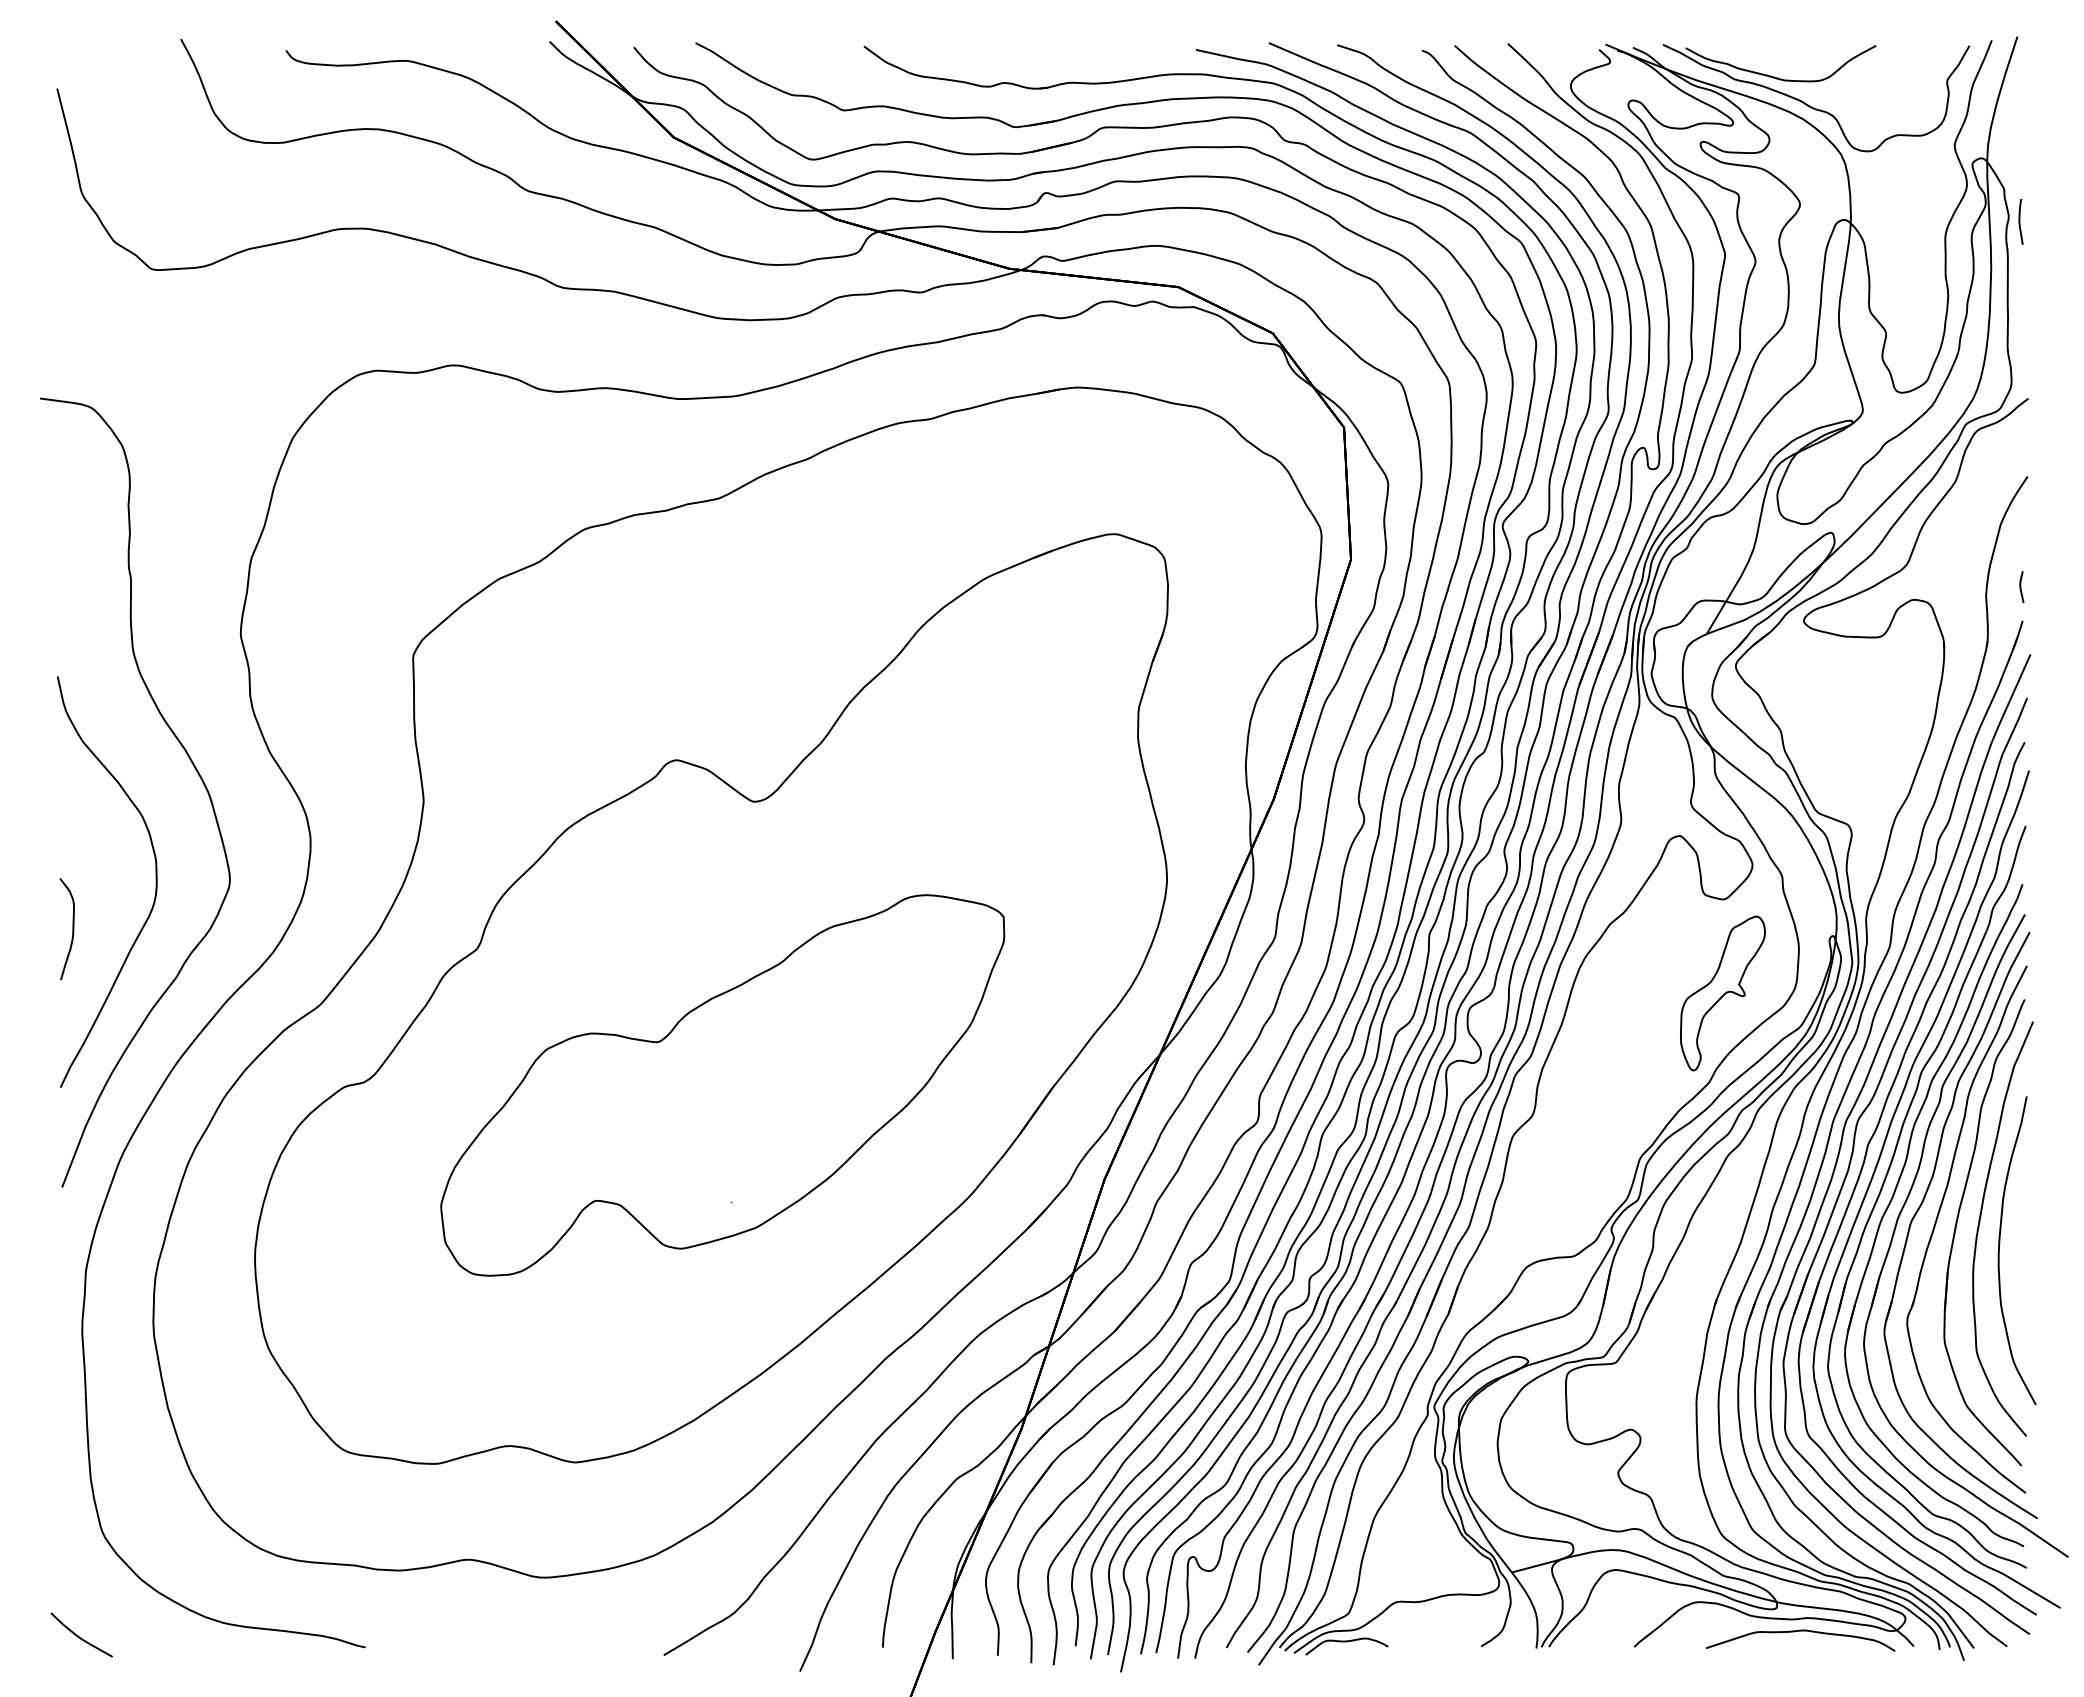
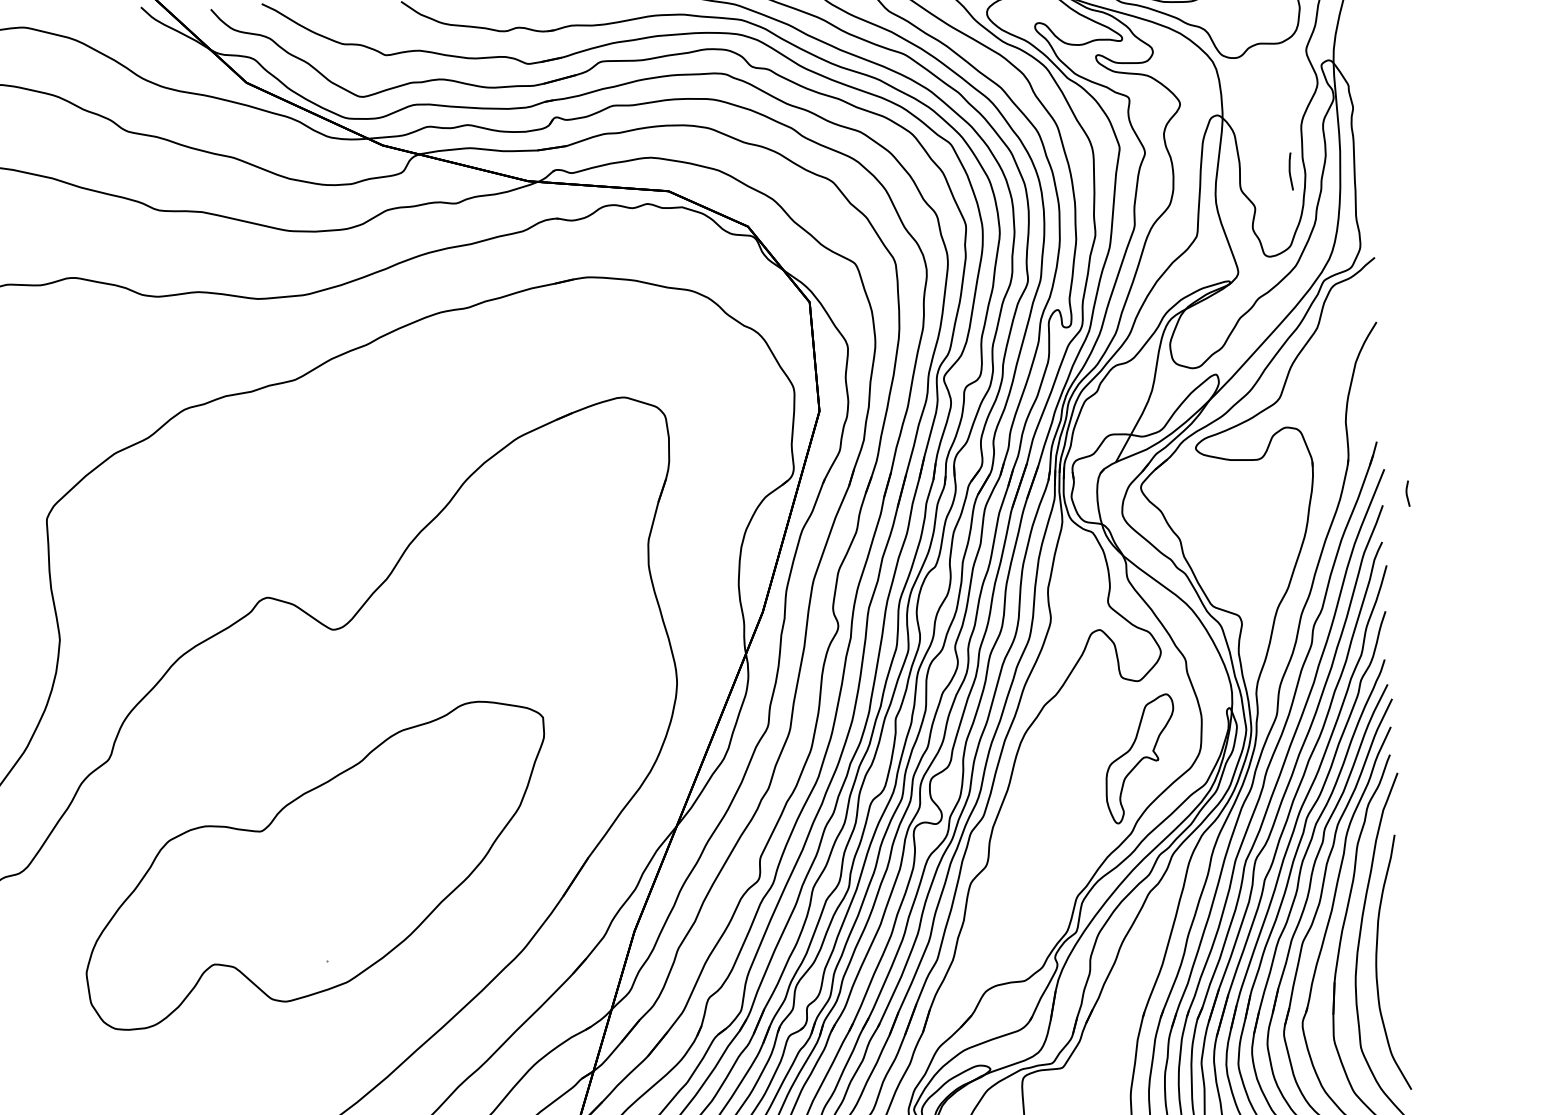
curve: (2020, 221) -> (1290, 171), moved
line: (2021, 586) -> (1407, 493), moved

